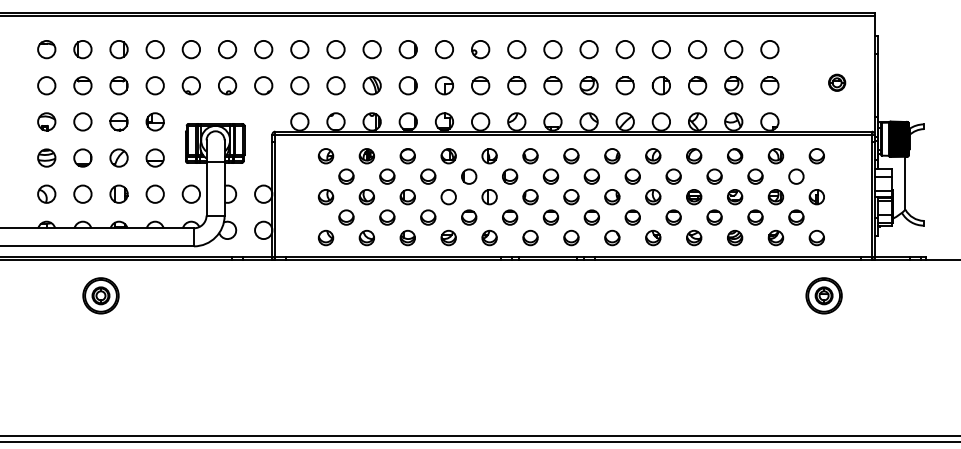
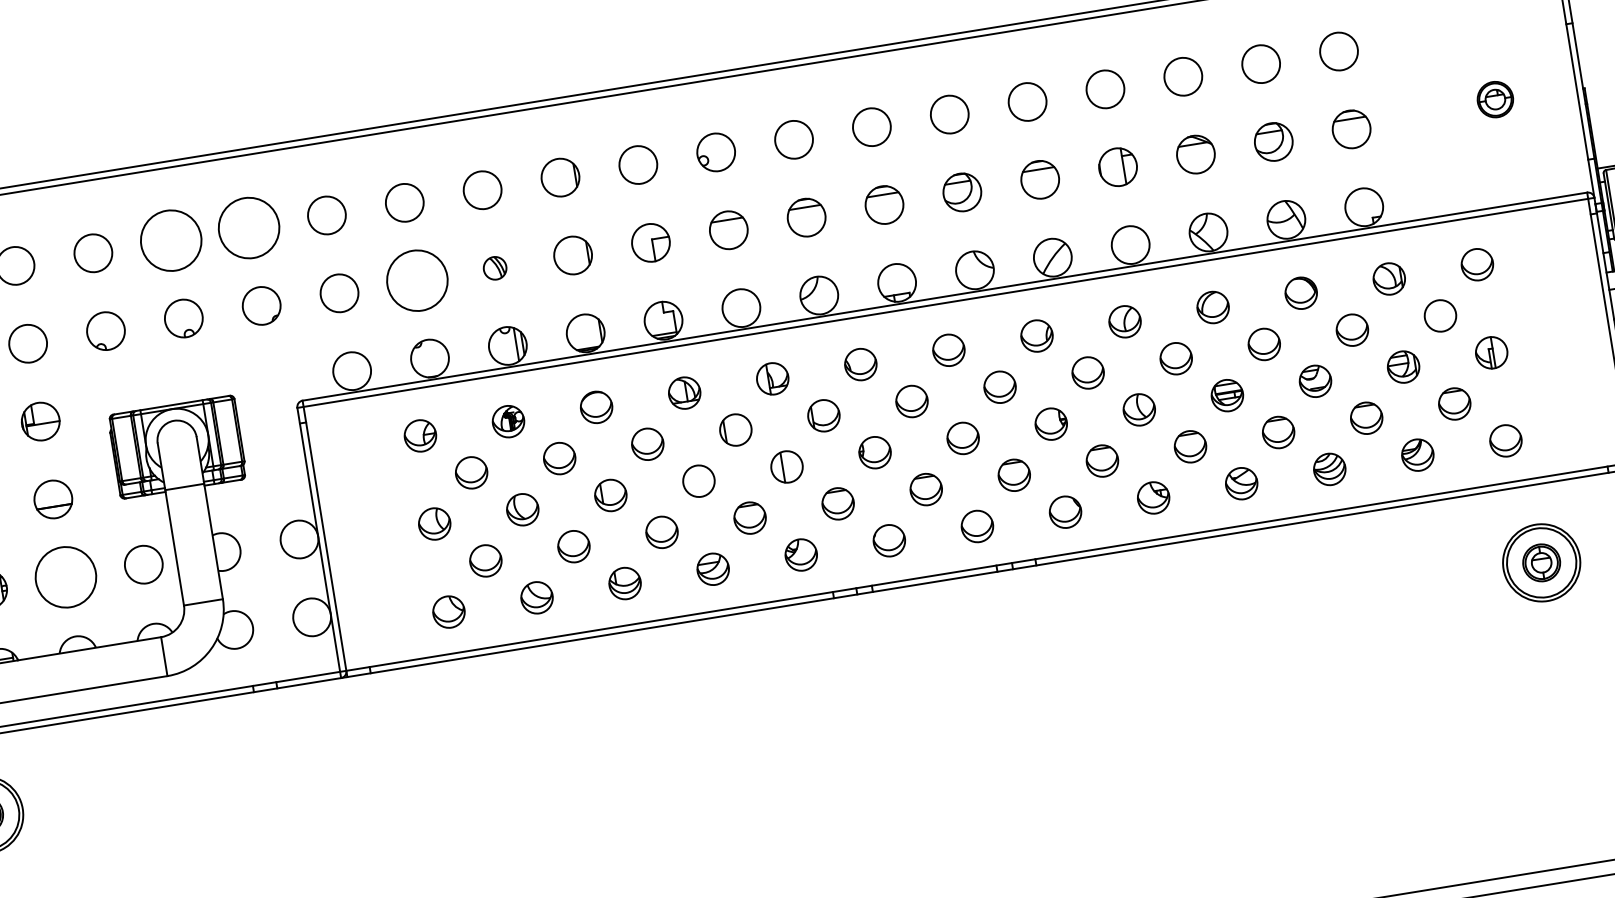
circle: (227, 49) -> (171, 240), size x1.6
circle: (263, 49) -> (248, 227), size x1.6
circle: (335, 85) -> (416, 280), size x1.6
part: (371, 85) -> (493, 267), size x0.6
circle: (154, 193) -> (64, 576), size x1.6

